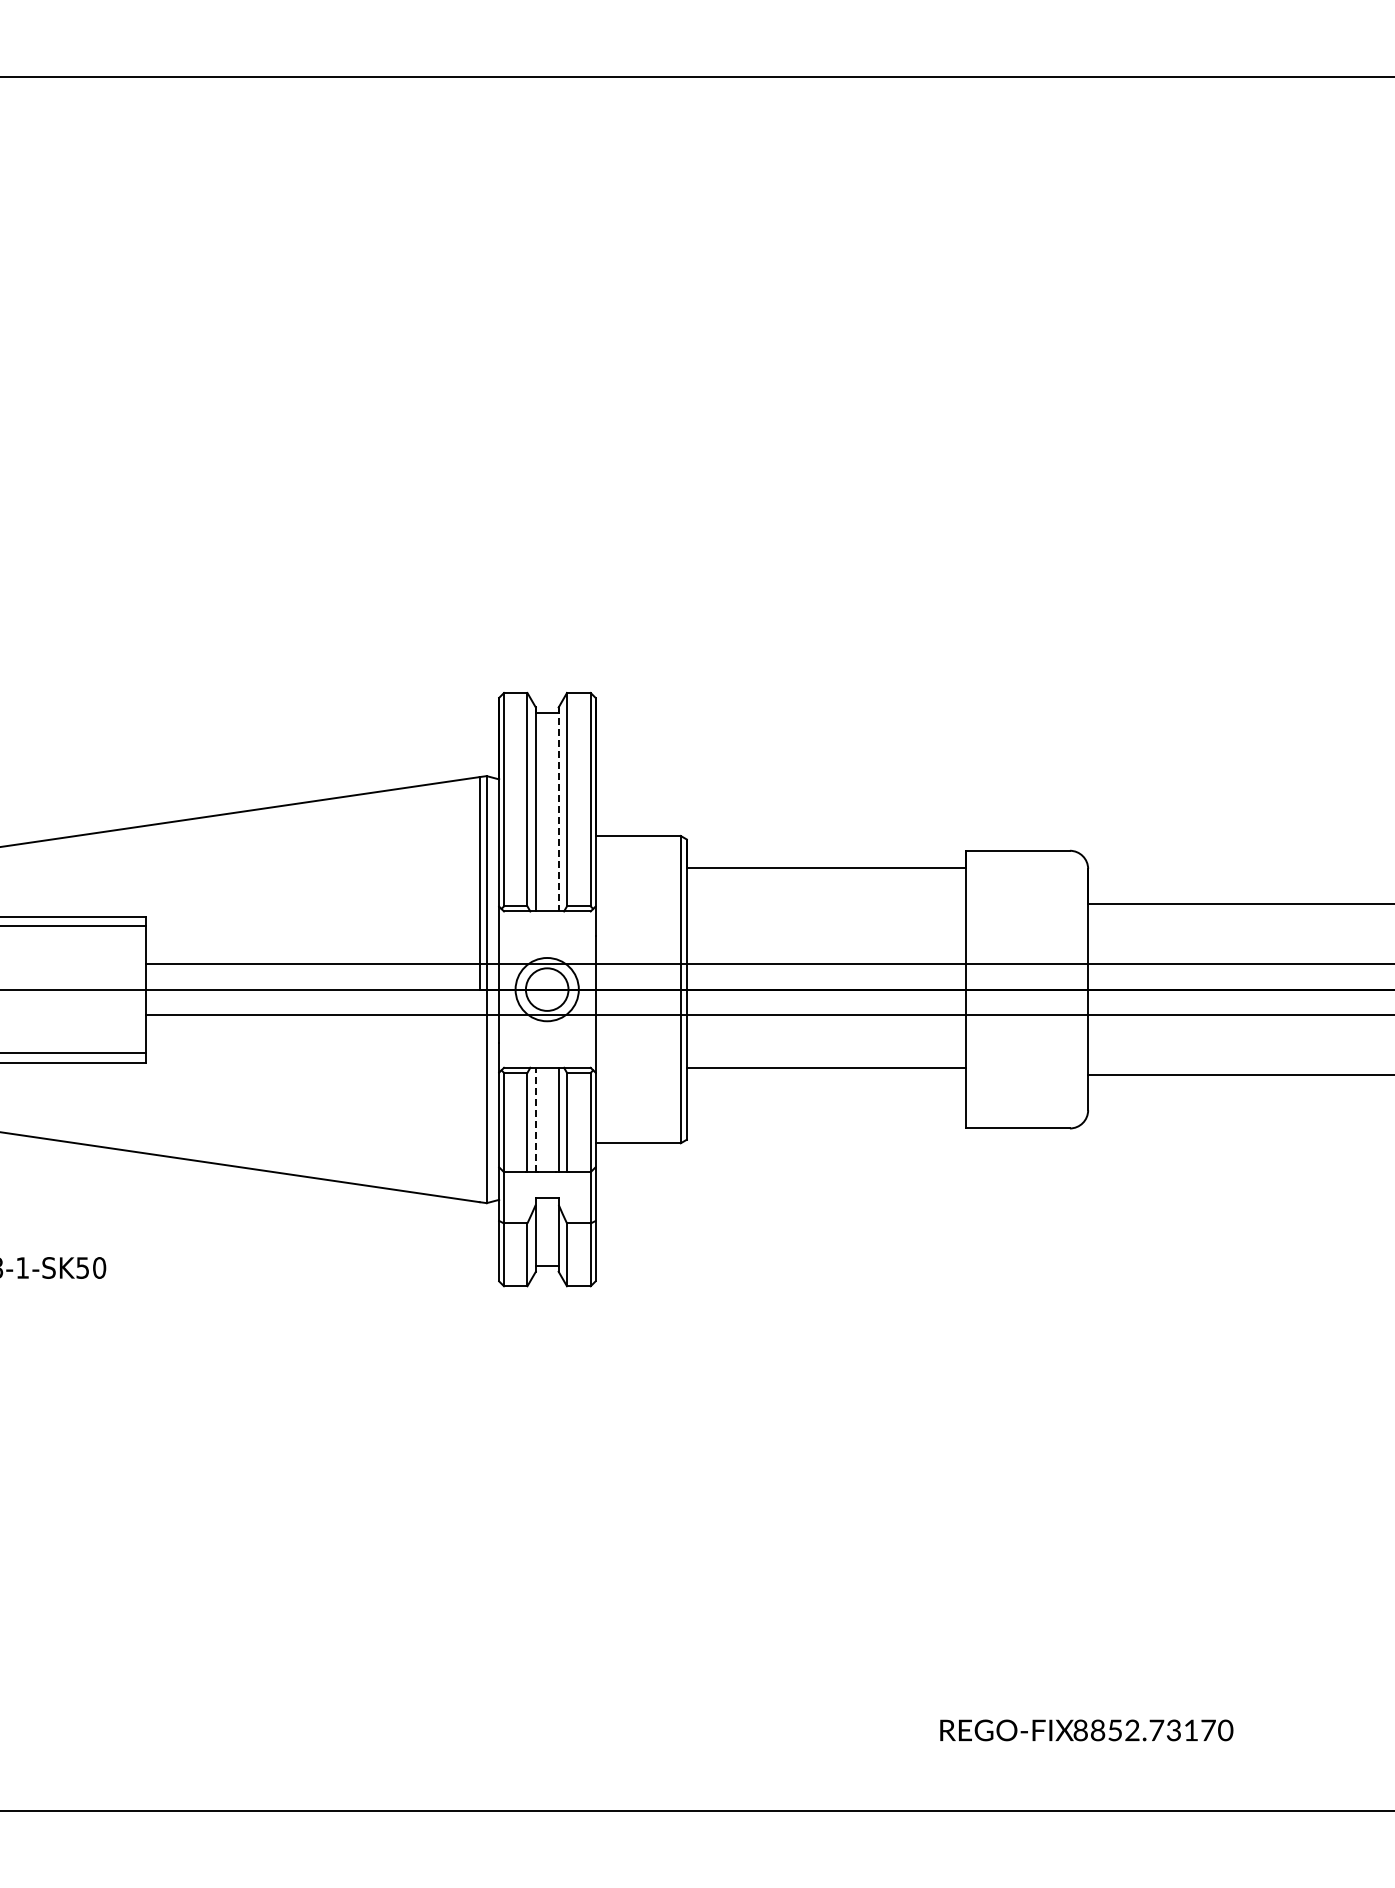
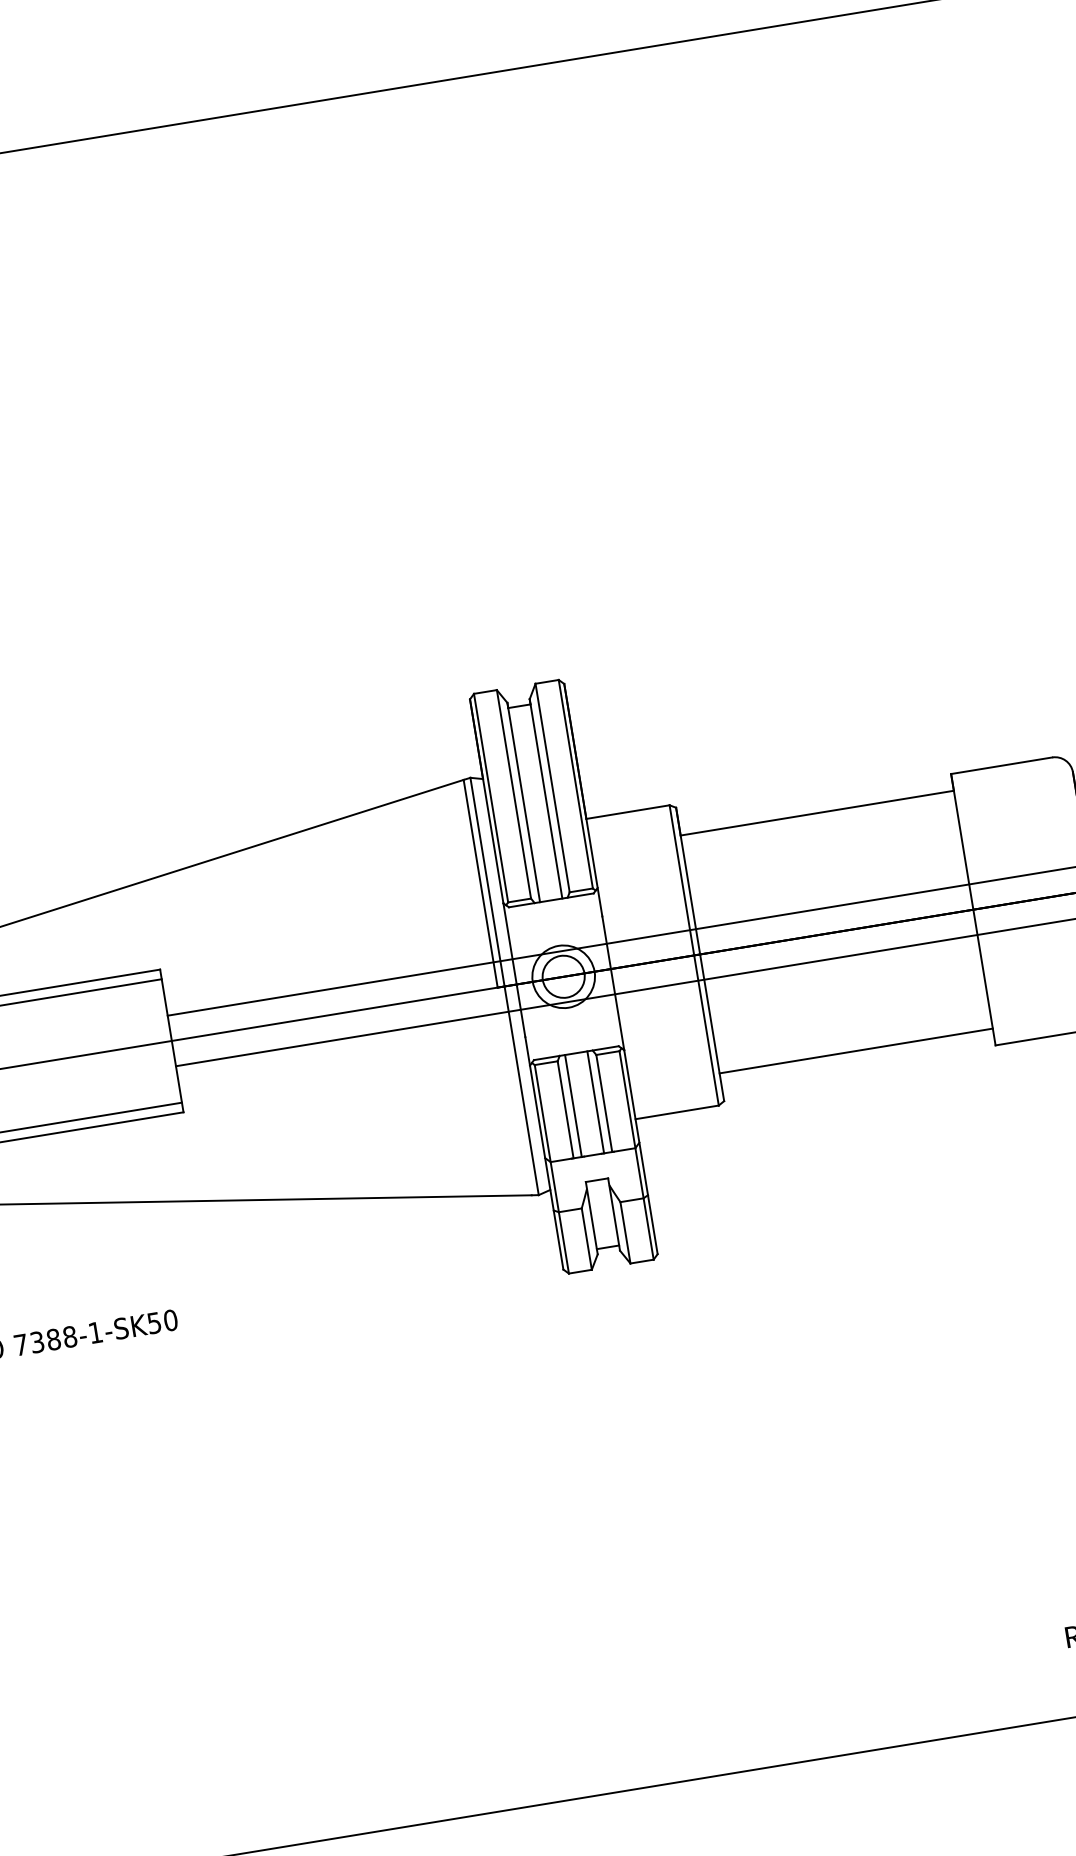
line: (558, 809) -> (545, 798), dashed -> solid
line: (826, 1068) -> (856, 1051), moved
line: (535, 1119) -> (573, 1105), dashed -> solid

